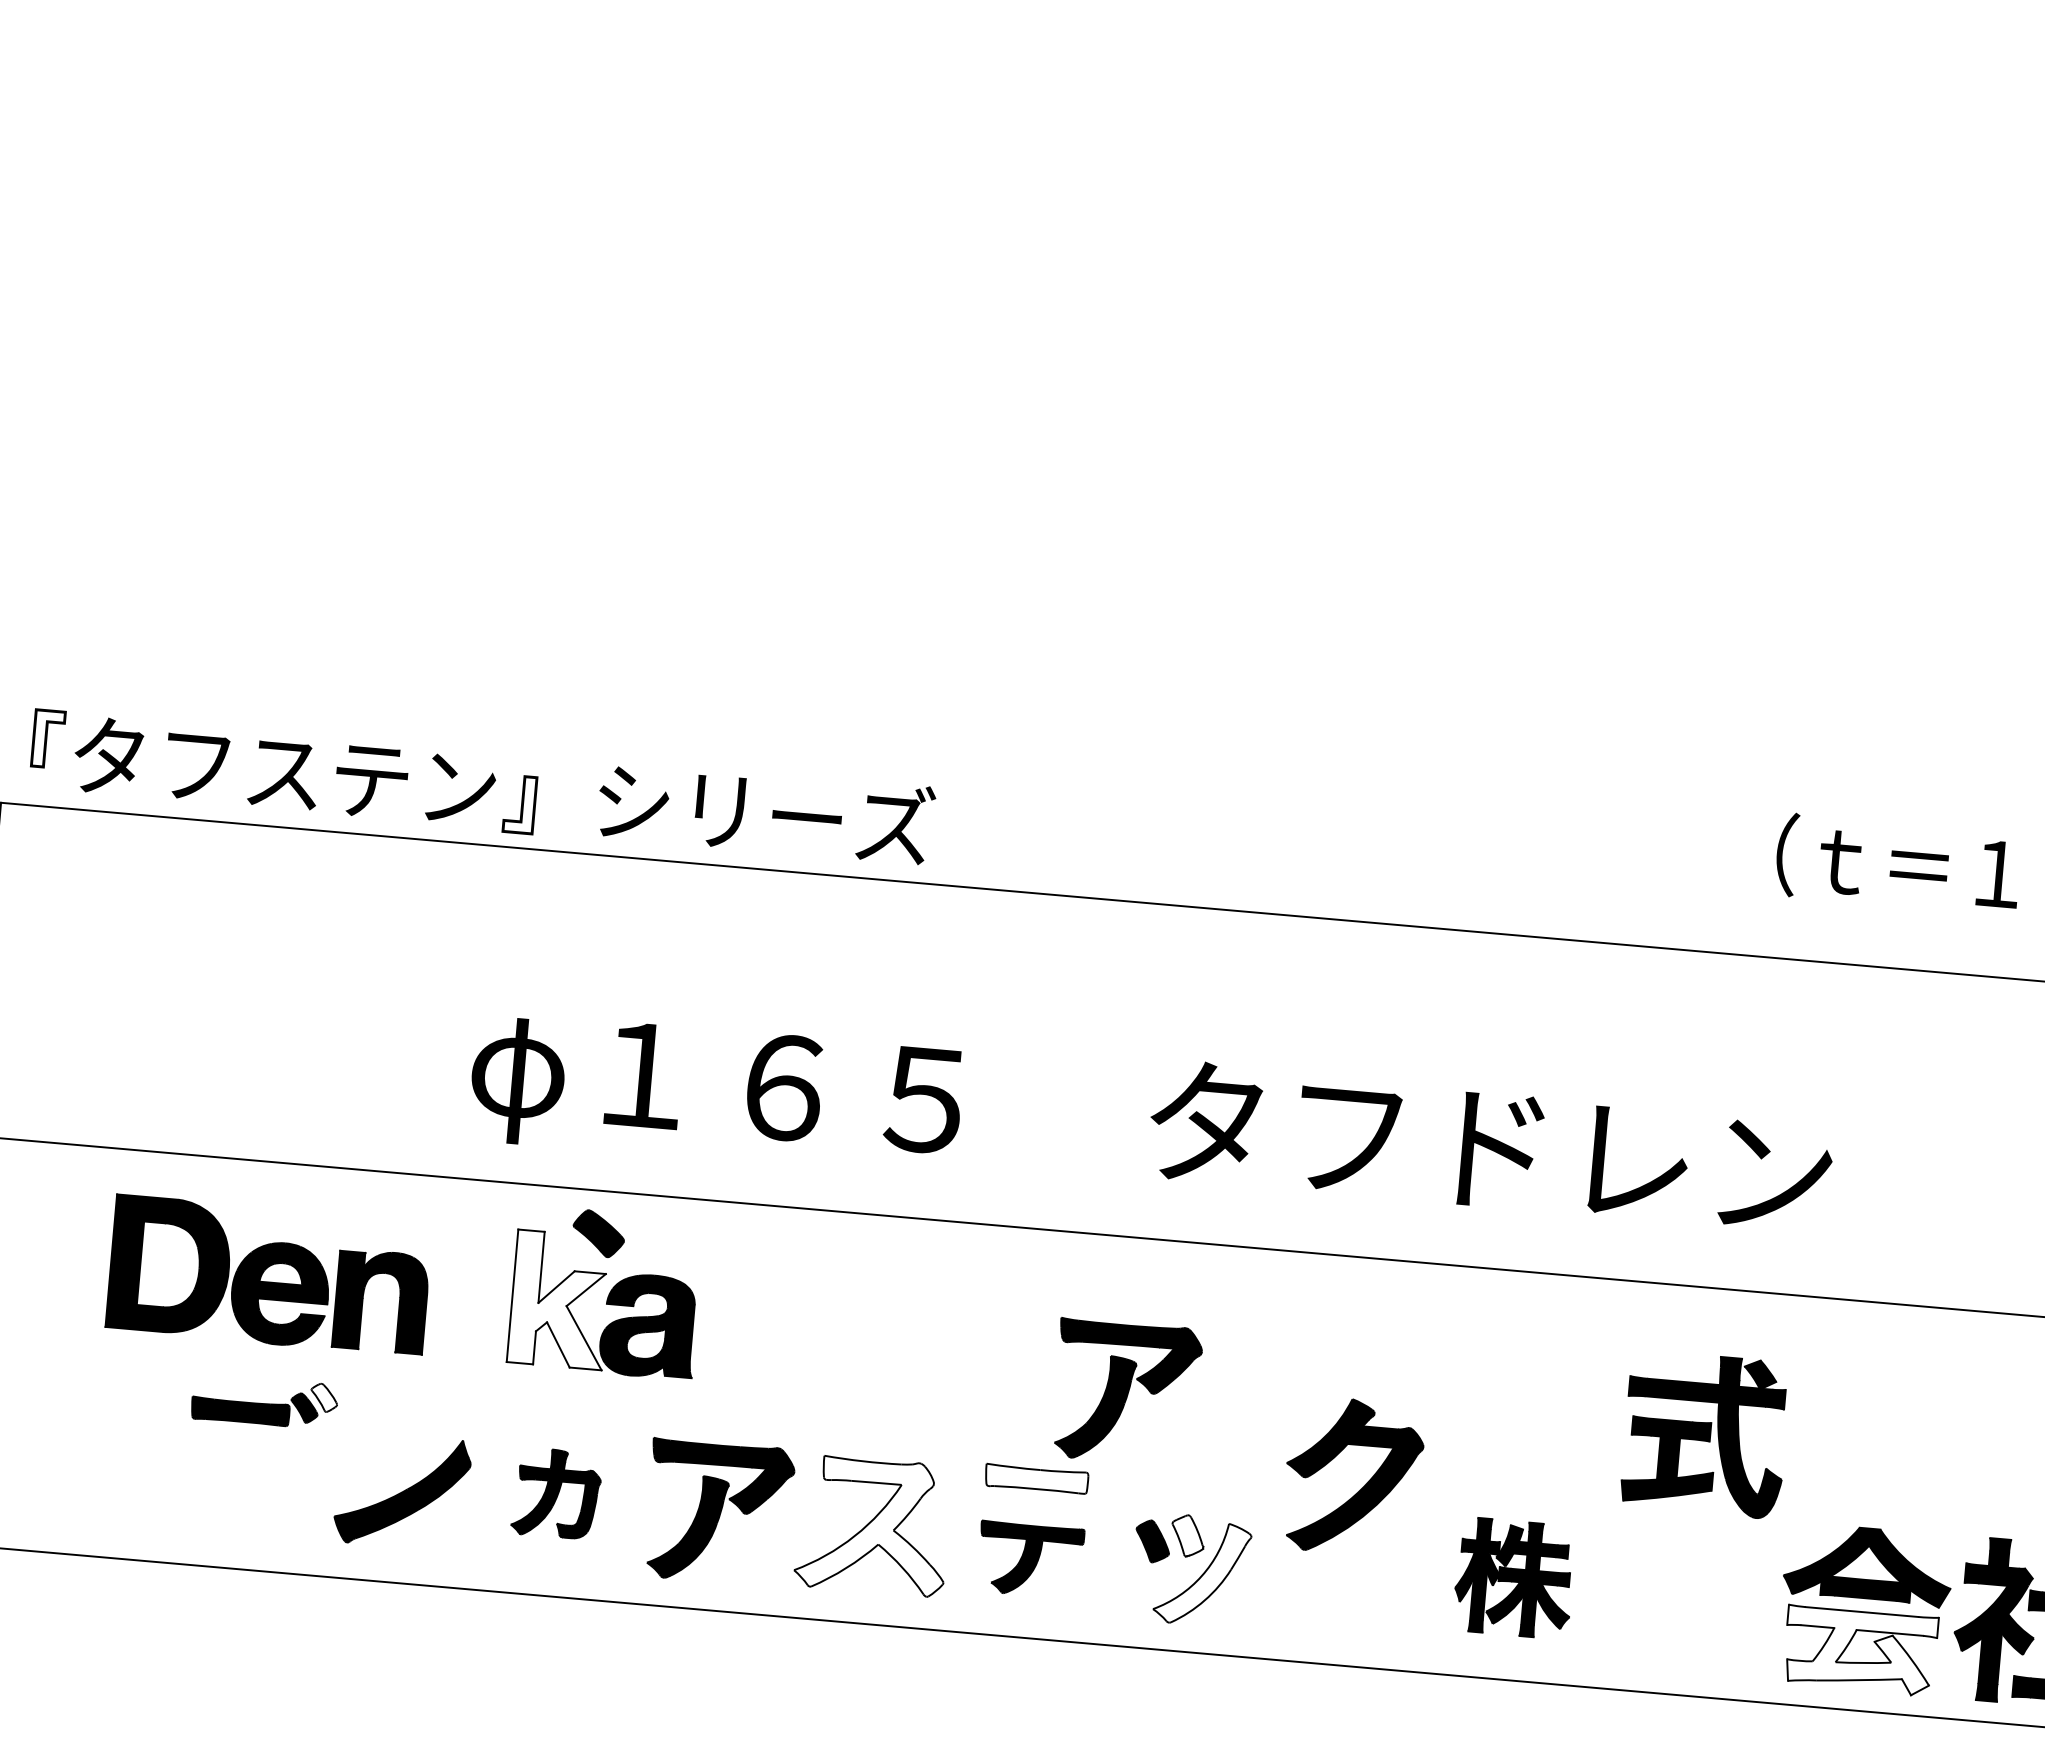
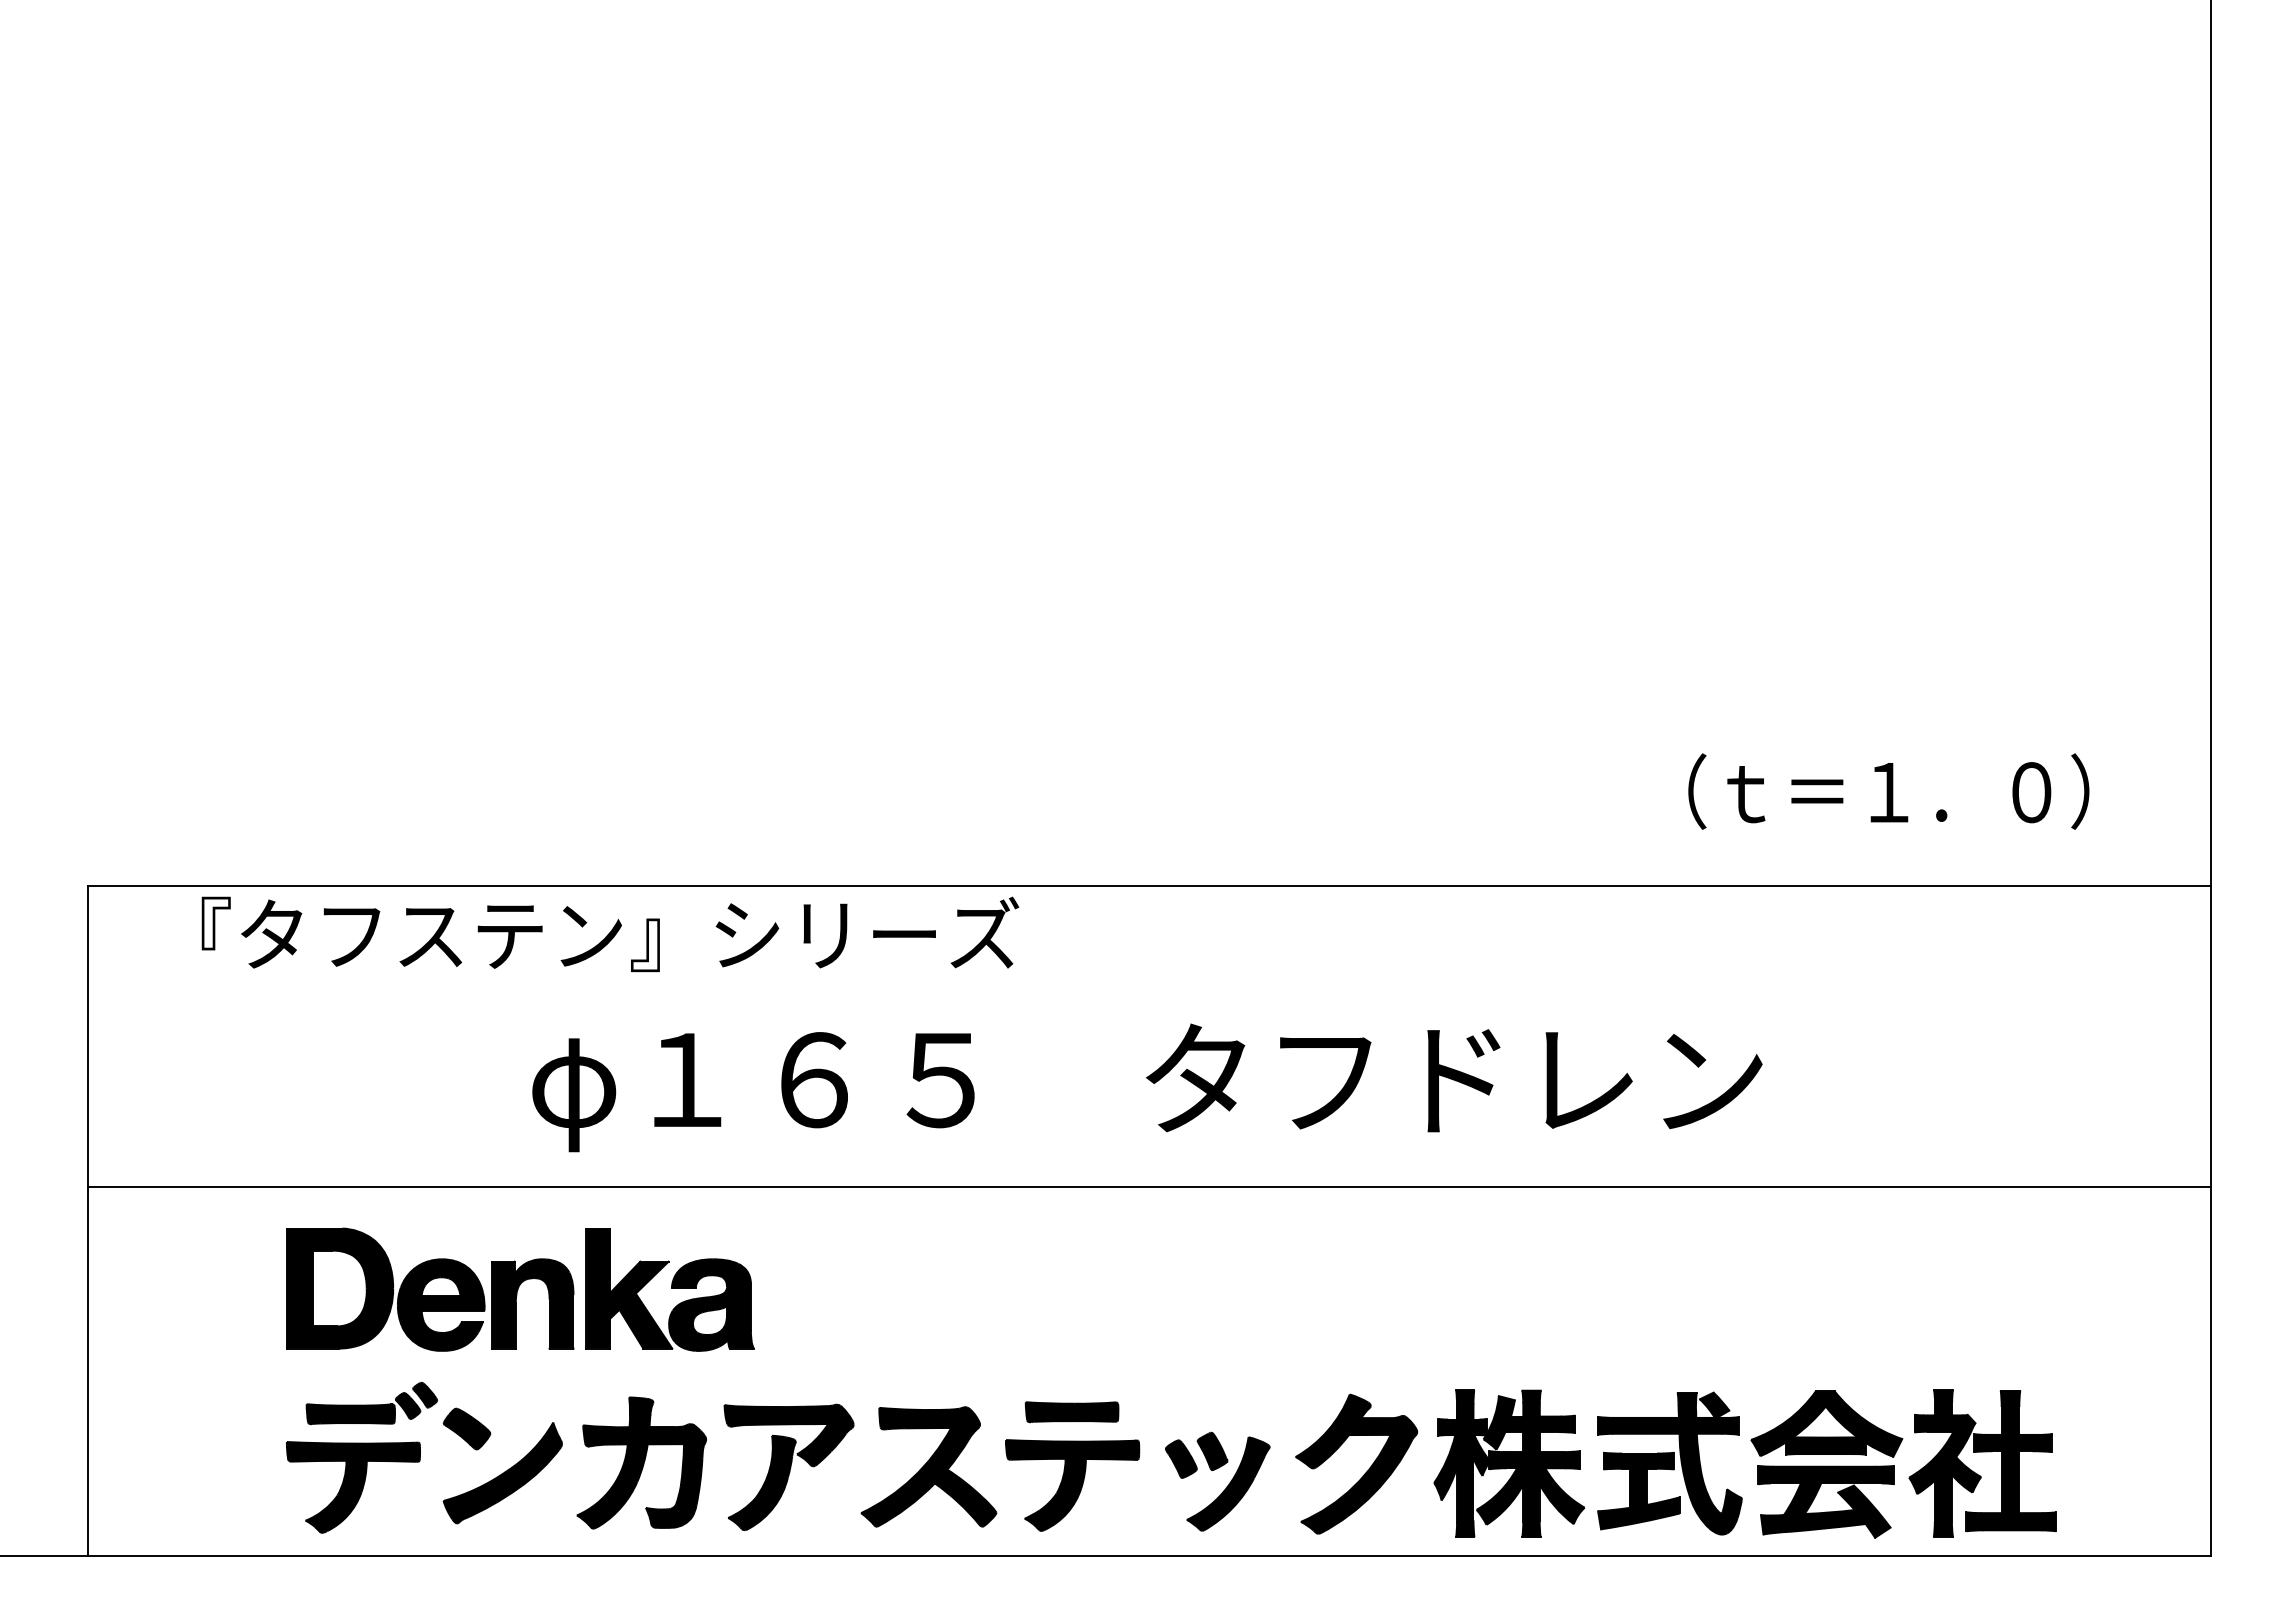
text: (482, 789) -> (610, 934), moved
part: (598, 1233) -> (466, 1428), moved
part: (269, 1275) -> (430, 1289), moved
fill: (560, 1299) -> (629, 1288), added
part: (1125, 1392) -> (1145, 1327), removed
fill: (323, 1397) -> (424, 1394), added
part: (1705, 1434) -> (1669, 1463), moved
fill: (1036, 1479) -> (1071, 1412), added
part: (1362, 1486) -> (1365, 1472), moved
part: (236, 1492) -> (353, 1487), added
part: (556, 1493) -> (641, 1462), size x1.67
fill: (872, 1525) -> (928, 1466), added
fill: (1187, 1536) -> (1212, 1451), added
part: (1030, 1560) -> (1072, 1485), size x1.43
fill: (1201, 1572) -> (1227, 1483), added
part: (1514, 1578) -> (1509, 1463), size x1.43
fill: (1860, 1650) -> (1826, 1501), added

